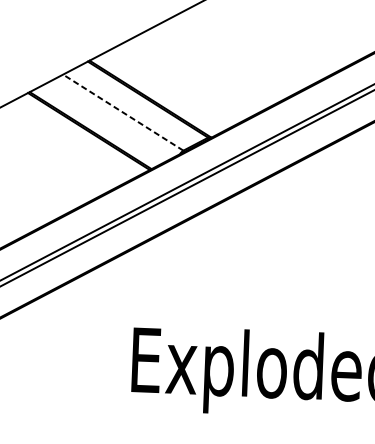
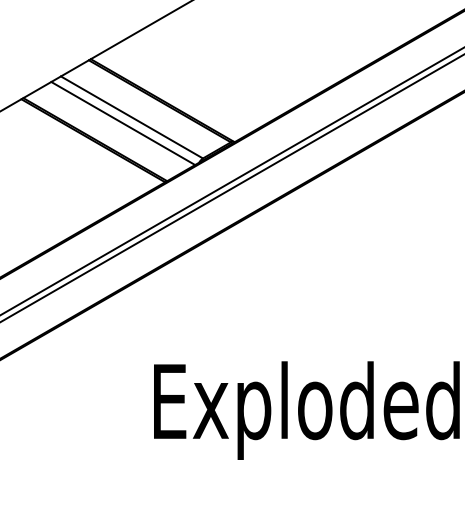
line: (122, 112) -> (131, 117), dashed -> solid
line: (115, 117) -> (123, 123), added

